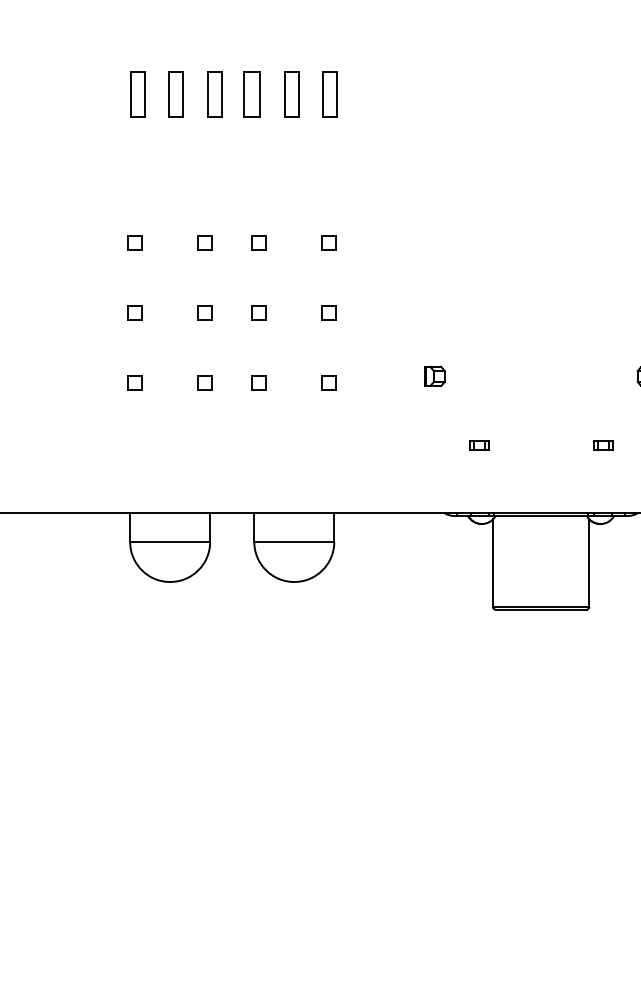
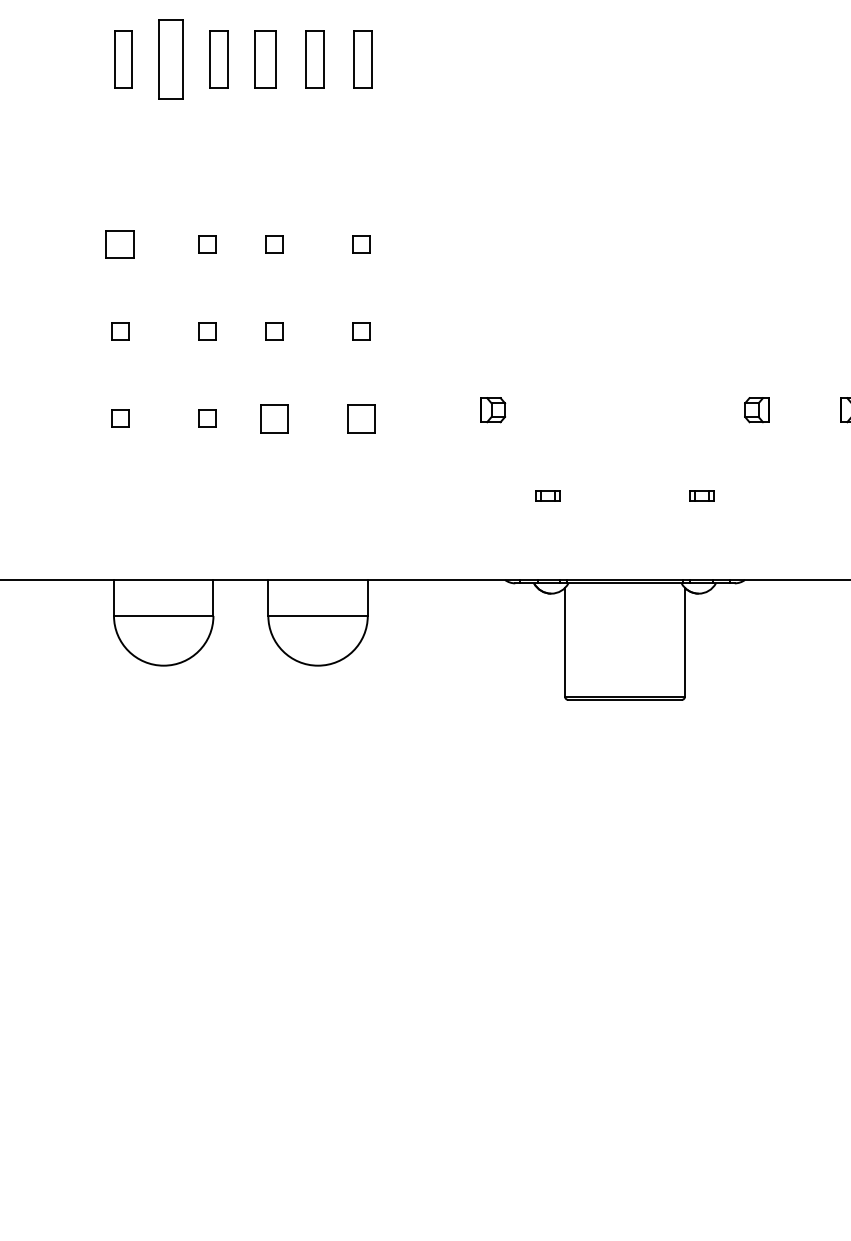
part: (175, 94) -> (170, 59), size x1.4
part: (135, 243) -> (120, 244), size x1.6
part: (259, 383) -> (274, 418), size x1.6
part: (329, 383) -> (361, 418), size x1.6

